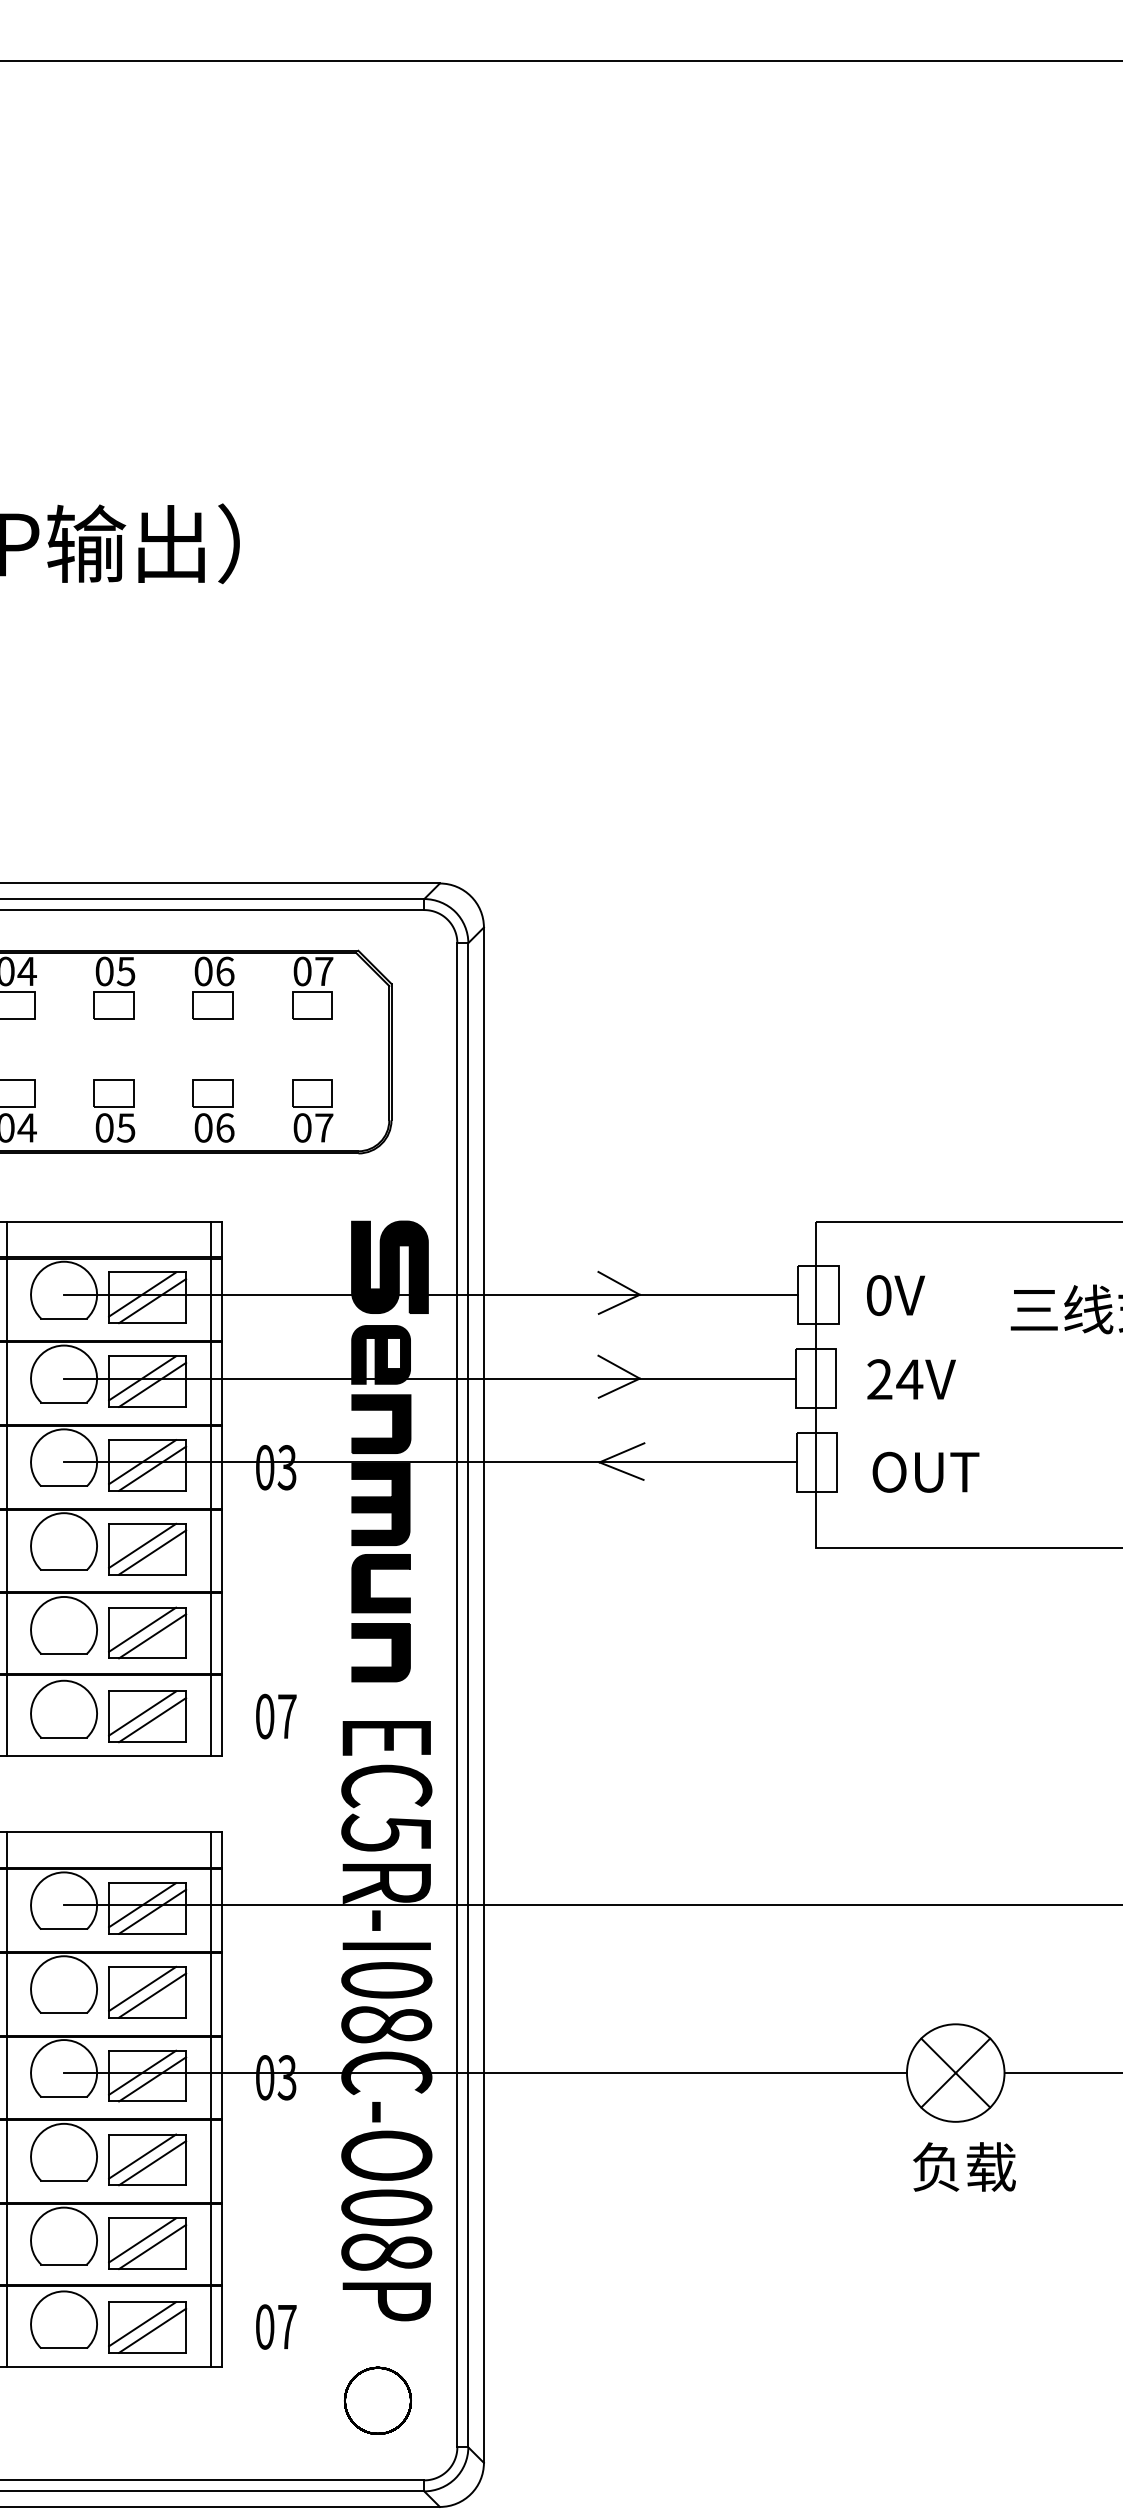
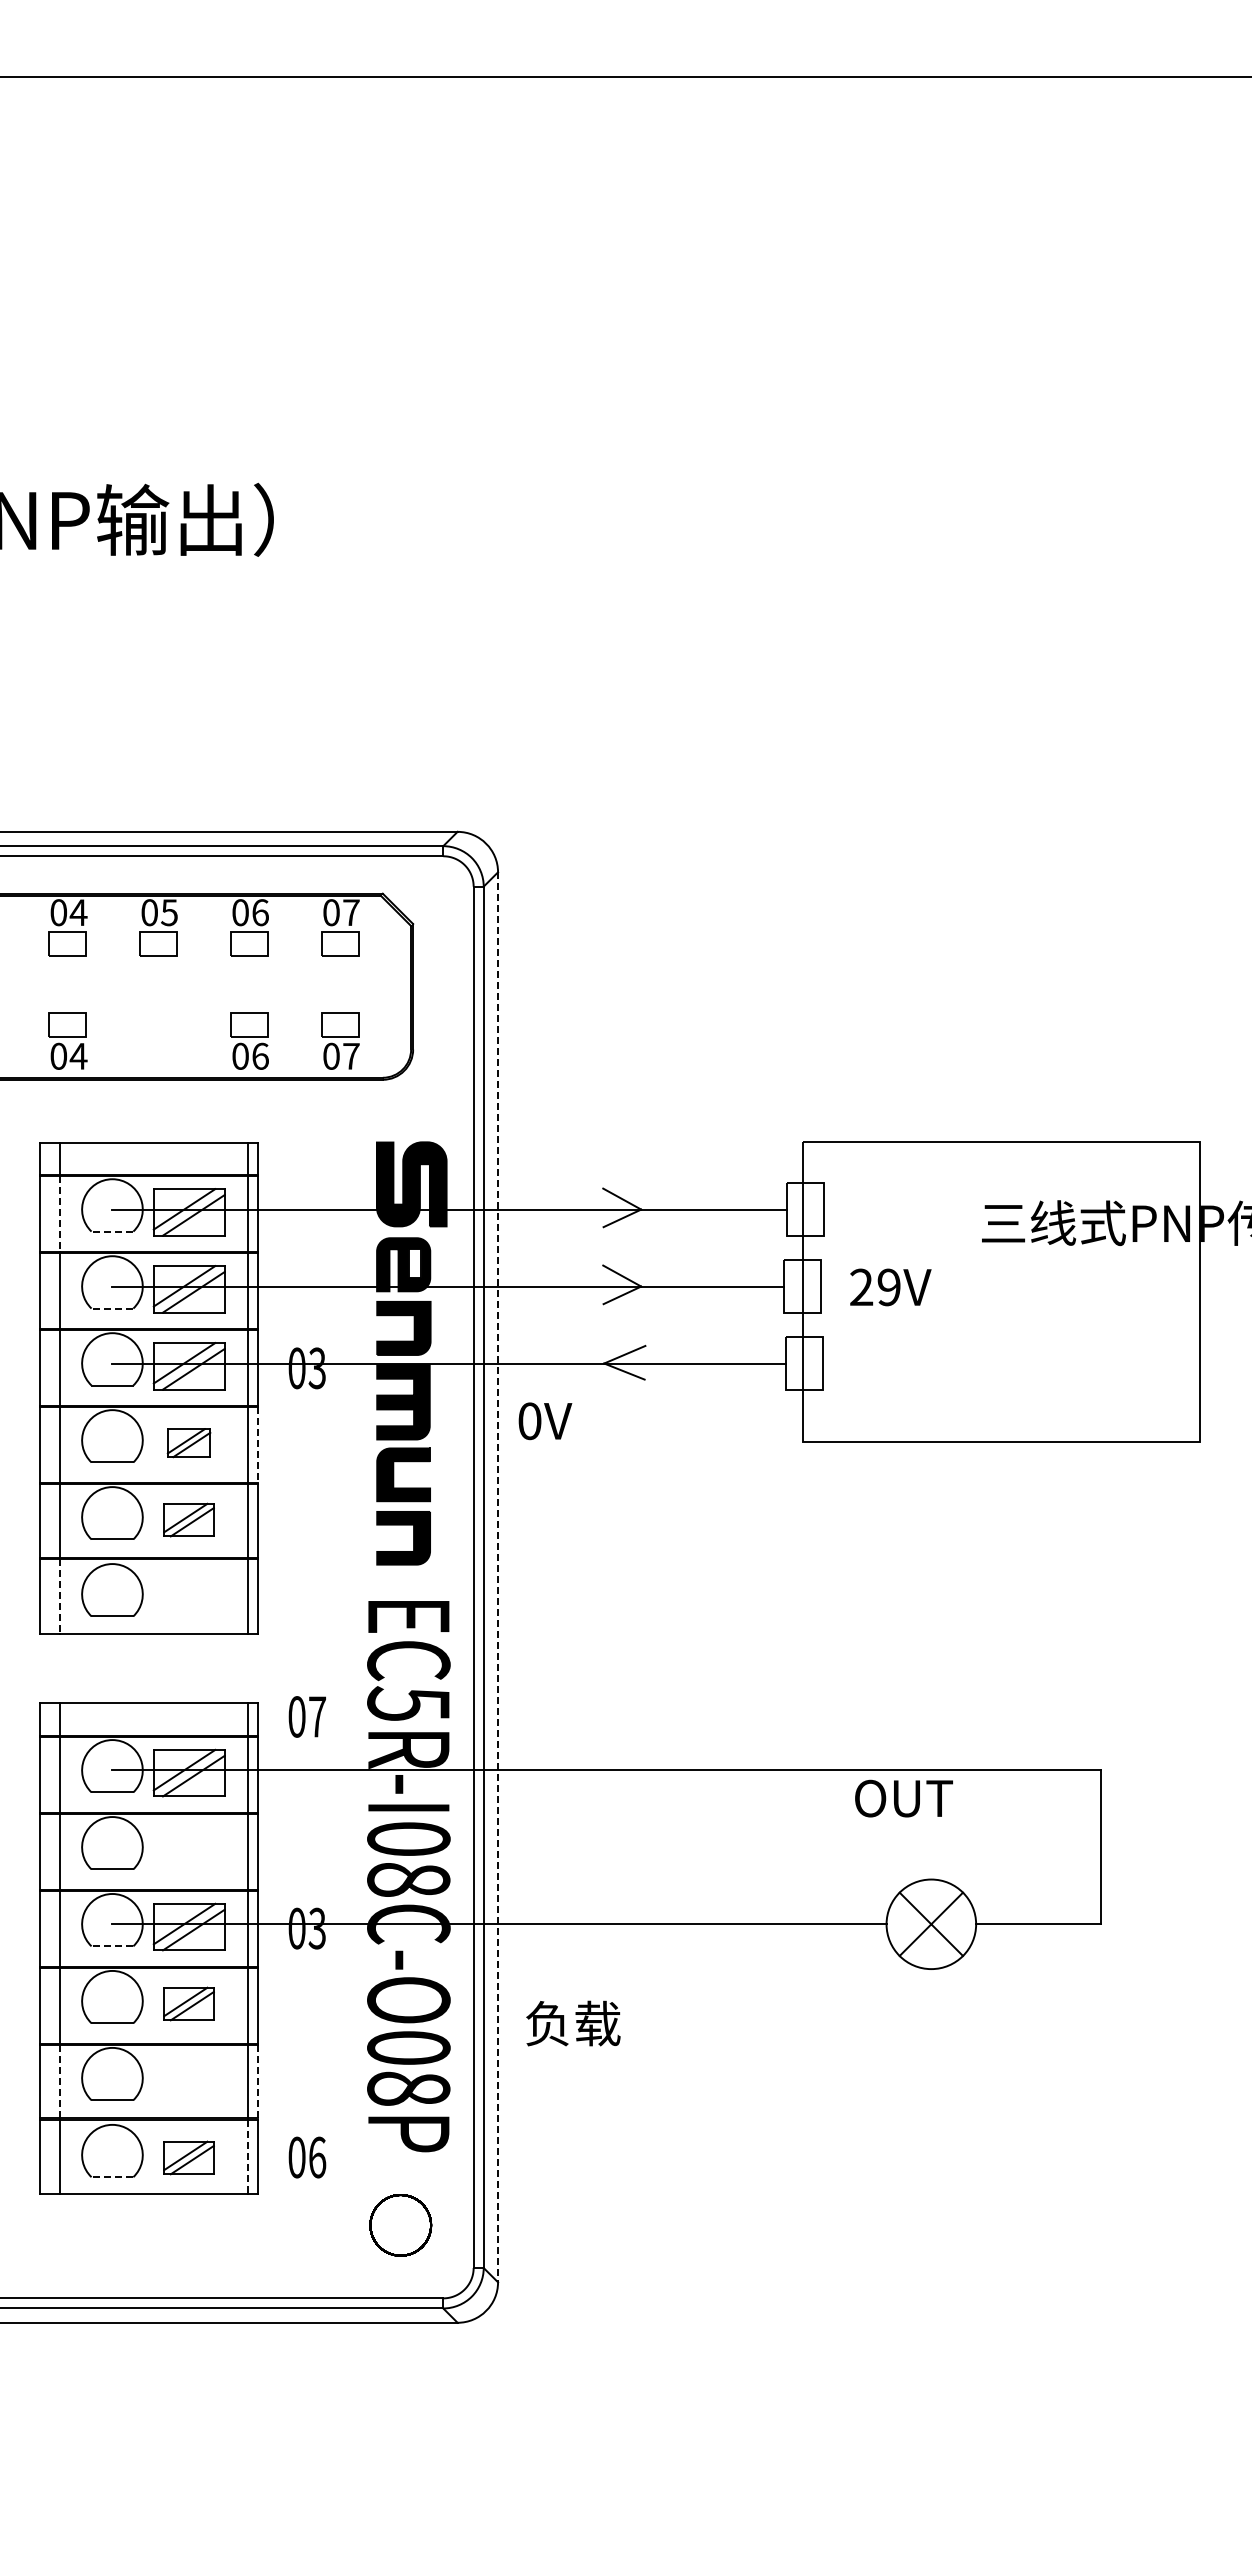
part: (114, 1110) -> (158, 1040), removed
text: (896, 1295) -> (545, 1421), moved
line: (6, 1300) -> (59, 1214), solid -> dashed
line: (64, 1318) -> (112, 1231), solid -> dashed
text: (909, 1379) -> (888, 1287), 24V -> 29V
line: (64, 1402) -> (112, 1308), solid -> dashed
text: (925, 1472) -> (903, 1798), moved
part: (146, 1548) -> (188, 1442), size x0.6
line: (221, 1550) -> (257, 1444), solid -> dashed
part: (146, 1632) -> (188, 1519), size x0.7
line: (484, 1695) -> (498, 1577), solid -> dashed
line: (6, 1716) -> (59, 1596), solid -> dashed
part: (146, 1716) -> (188, 1596), removed
text: (275, 1716) -> (306, 1716), moved
part: (146, 1991) -> (188, 1849), removed
line: (64, 2097) -> (112, 1946), solid -> dashed
part: (146, 2159) -> (188, 2003), size x0.7
text: (964, 2166) -> (573, 2023), moved
part: (146, 2243) -> (188, 2080), removed
line: (6, 2244) -> (59, 2081), solid -> dashed
line: (221, 2244) -> (257, 2081), solid -> dashed
part: (146, 2326) -> (188, 2157), size x0.7
line: (211, 2326) -> (247, 2157), solid -> dashed
text: (287, 2326) -> (317, 2157), 07 -> 06
line: (64, 2348) -> (112, 2177), solid -> dashed

